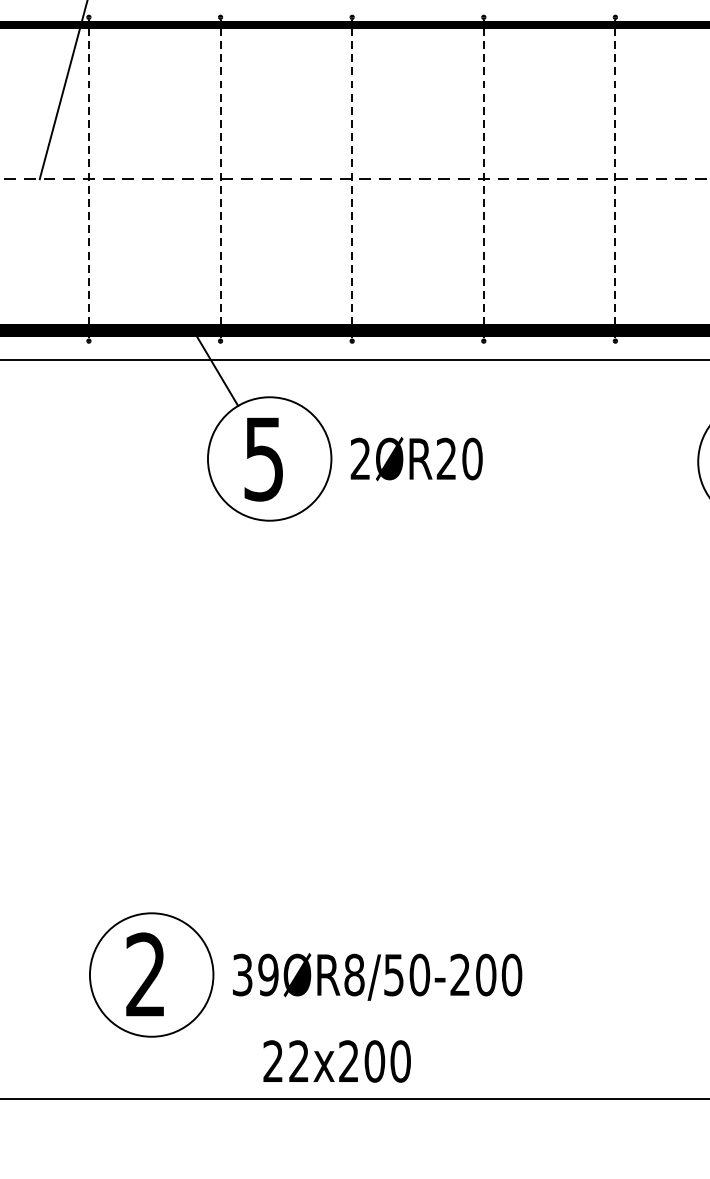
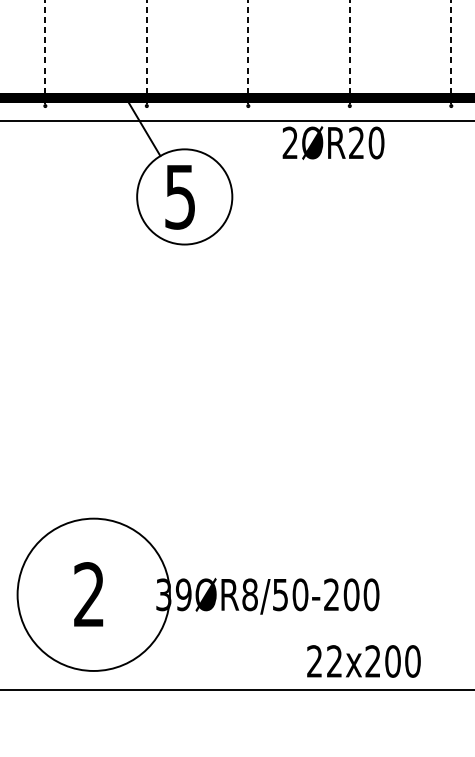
text: (416, 459) -> (333, 143), moved
circle: (151, 974) -> (93, 594), size x1.6
text: (336, 1061) -> (363, 661), moved

